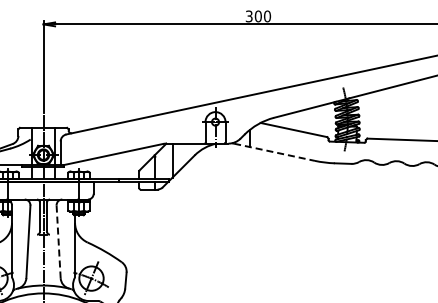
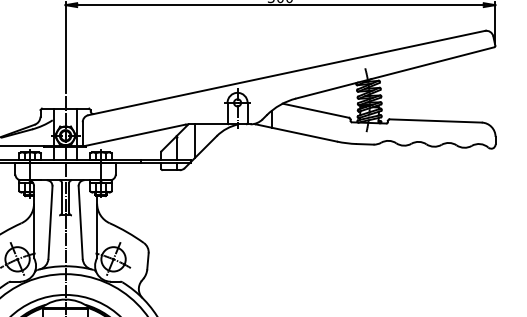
line: (275, 152) -> (297, 133), dashed -> solid
line: (58, 242) -> (80, 223), dashed -> solid

